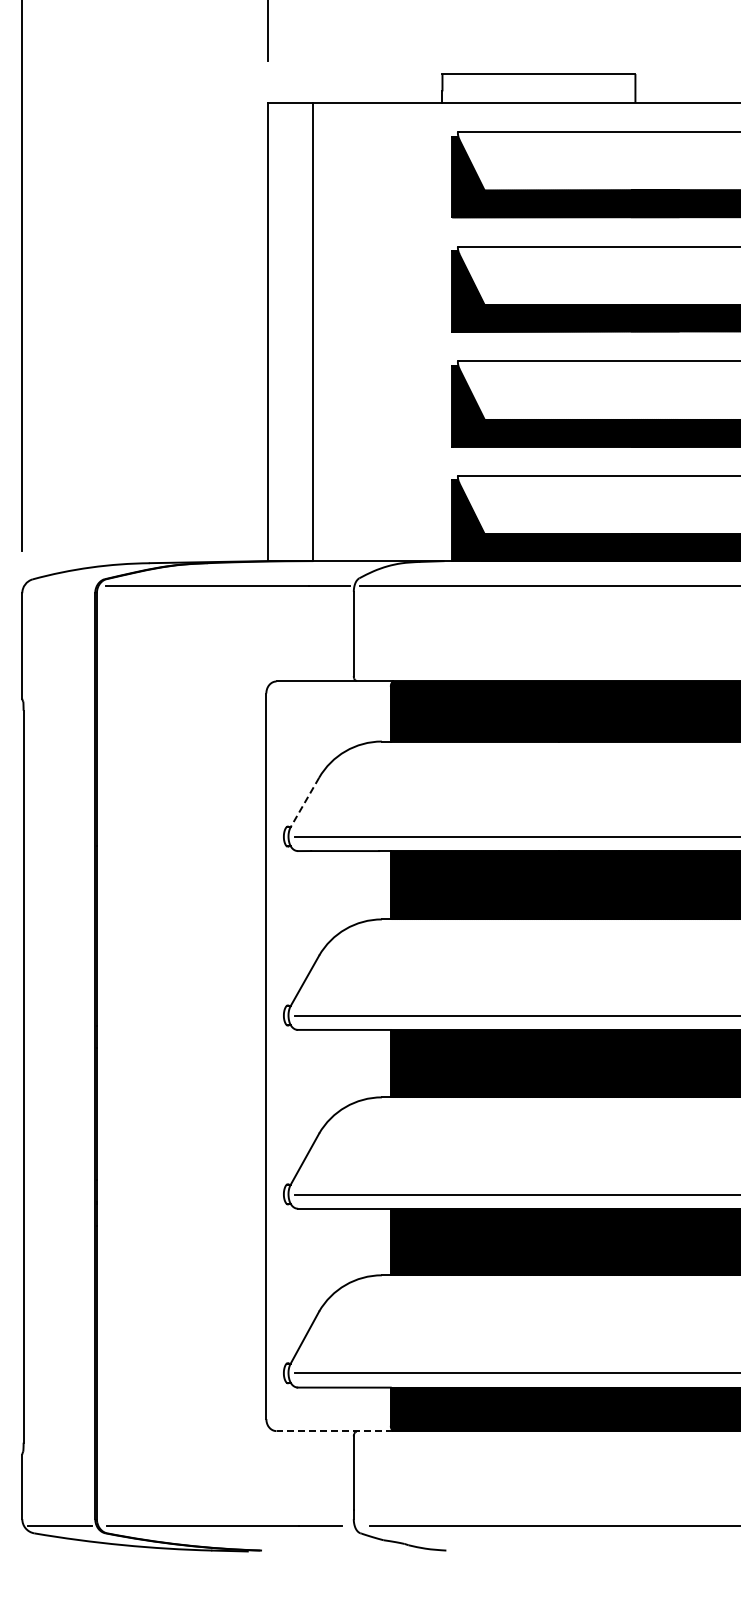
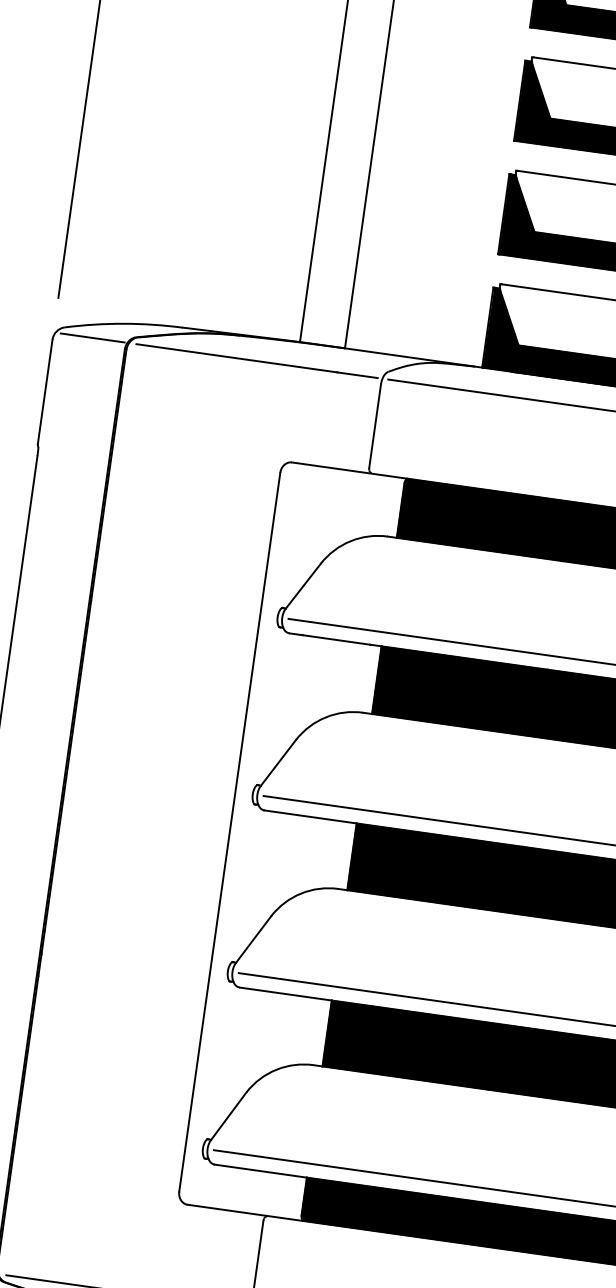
line: (61, 585) -> (92, 337), added
line: (304, 802) -> (302, 586), dashed -> solid
line: (334, 1431) -> (245, 1213), dashed -> solid

